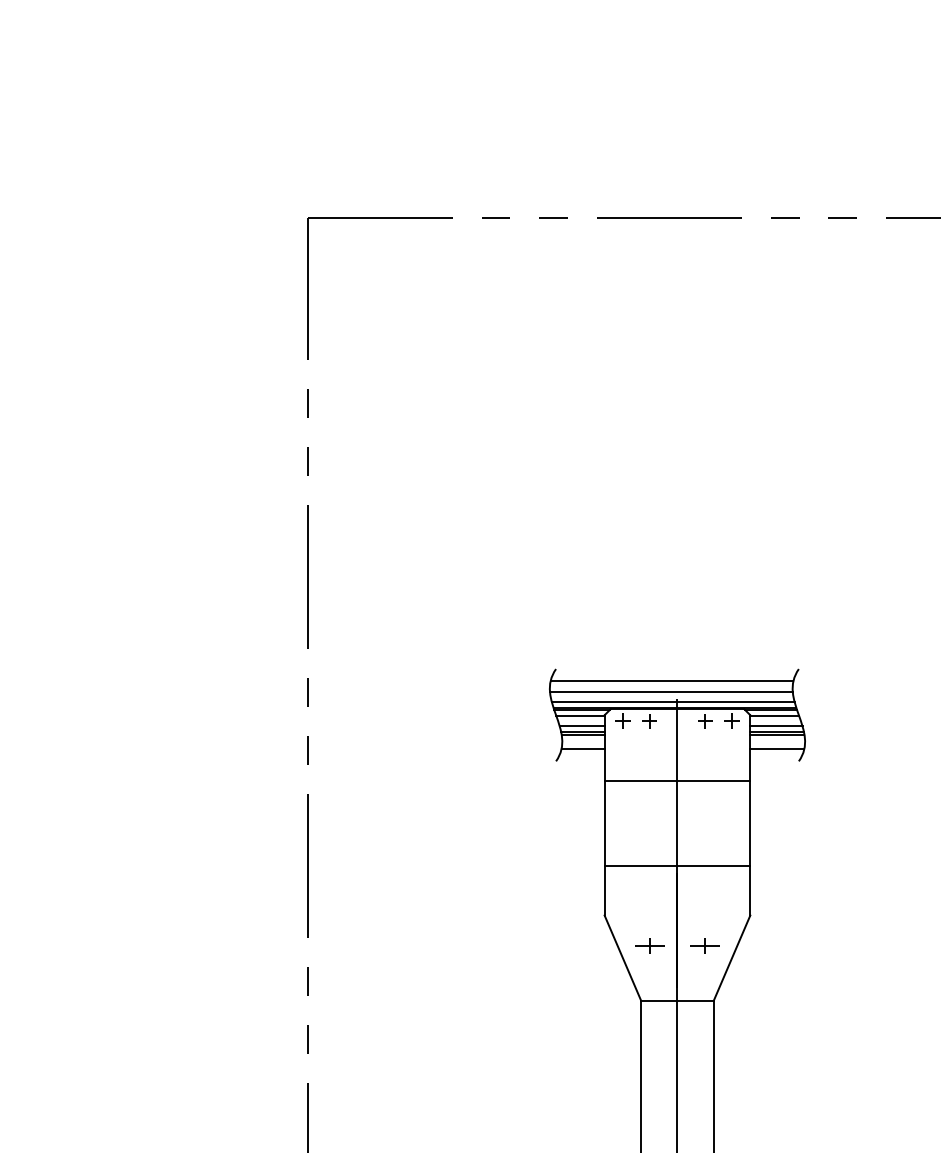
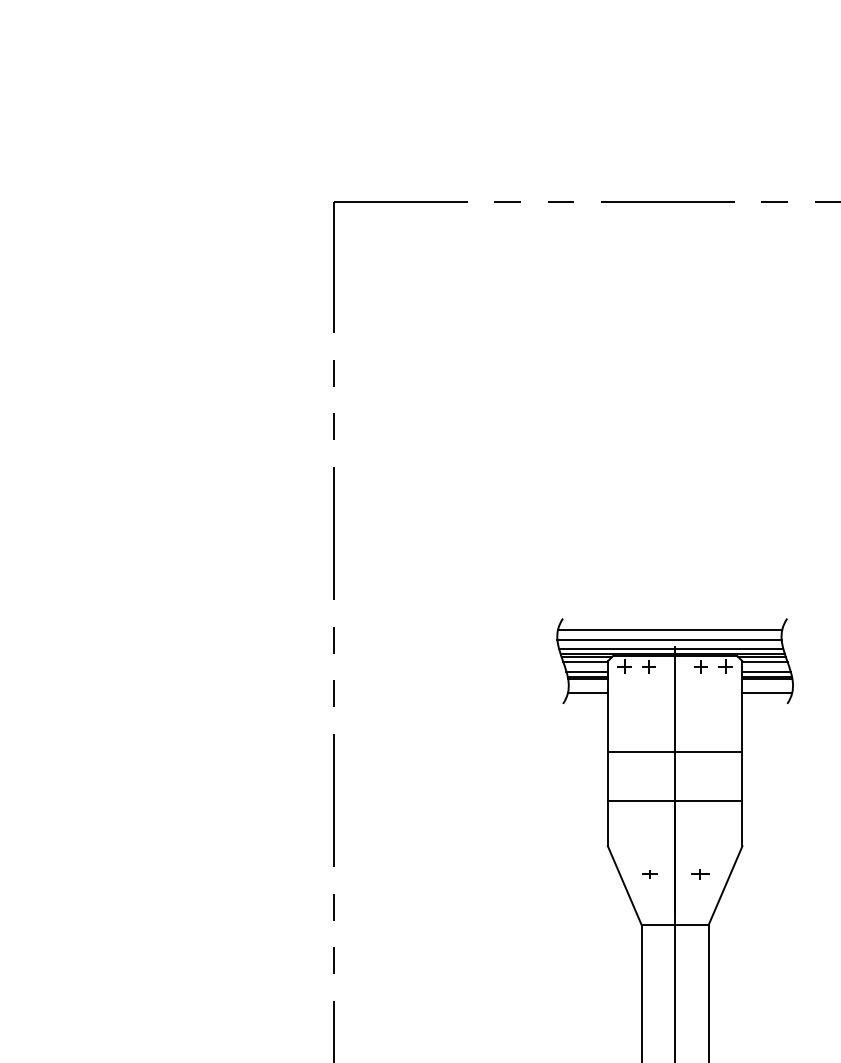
line: (677, 781) -> (675, 752), moved
part: (649, 945) -> (649, 873), size x0.6
part: (704, 945) -> (700, 873), size x0.7

